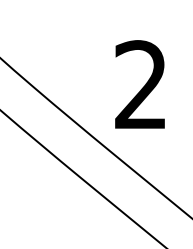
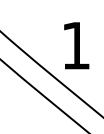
text: (140, 84) -> (75, 45), 2 -> 1

